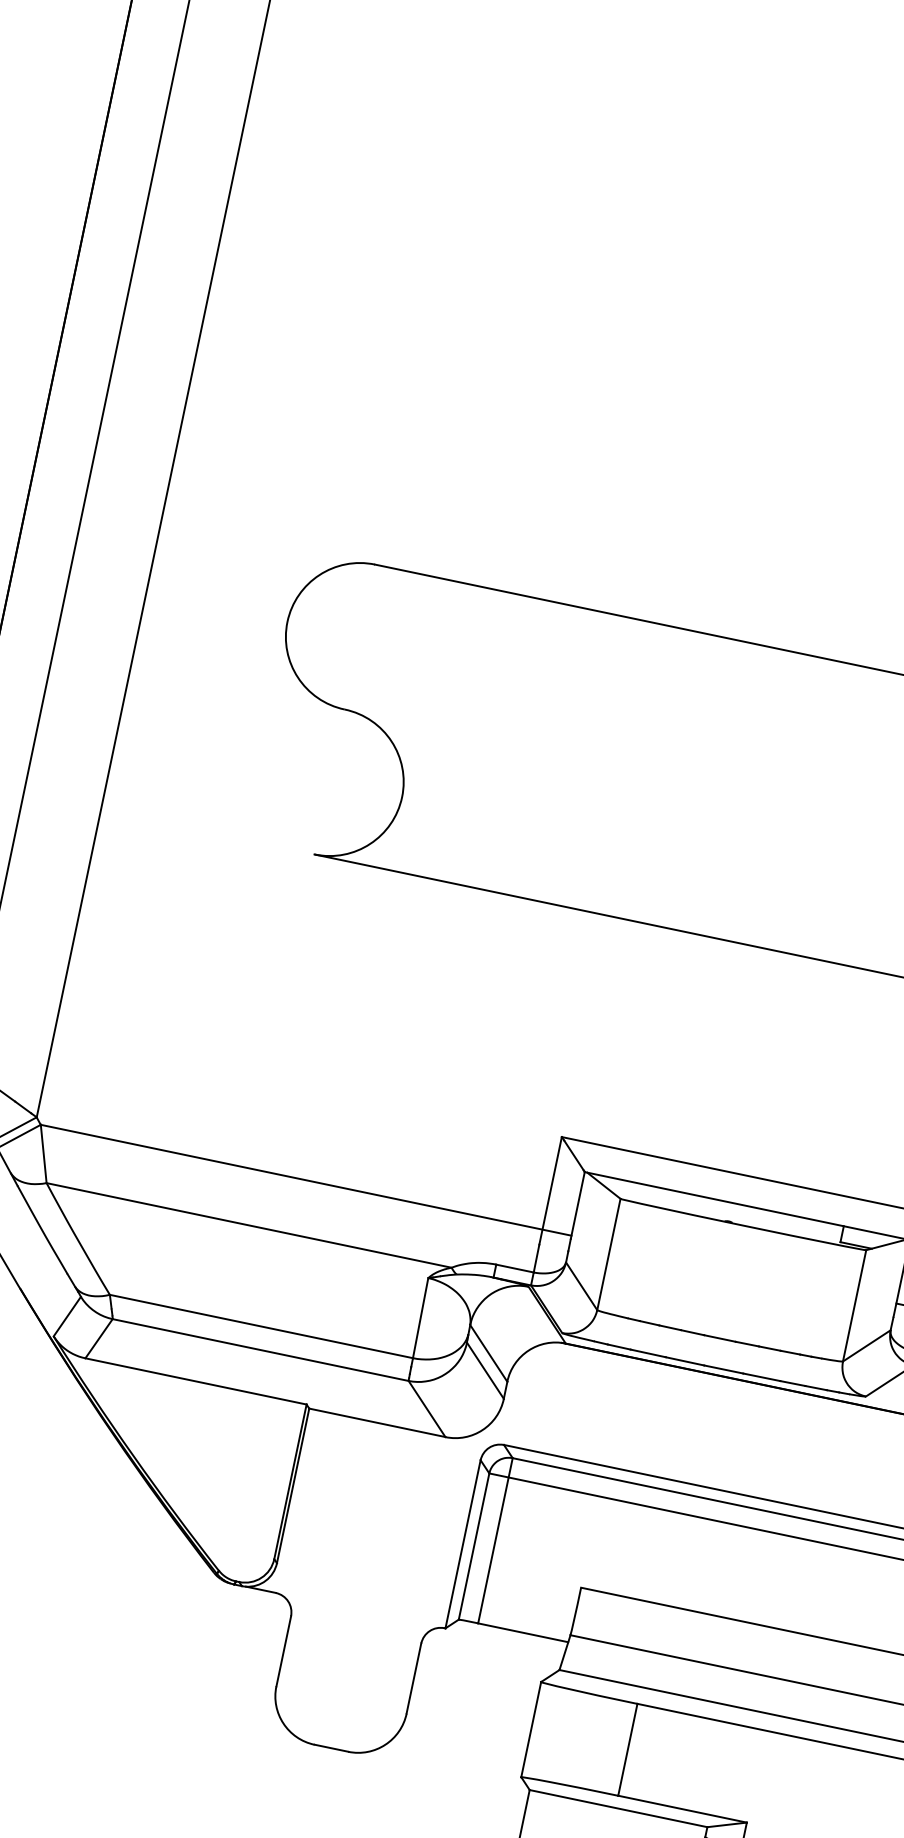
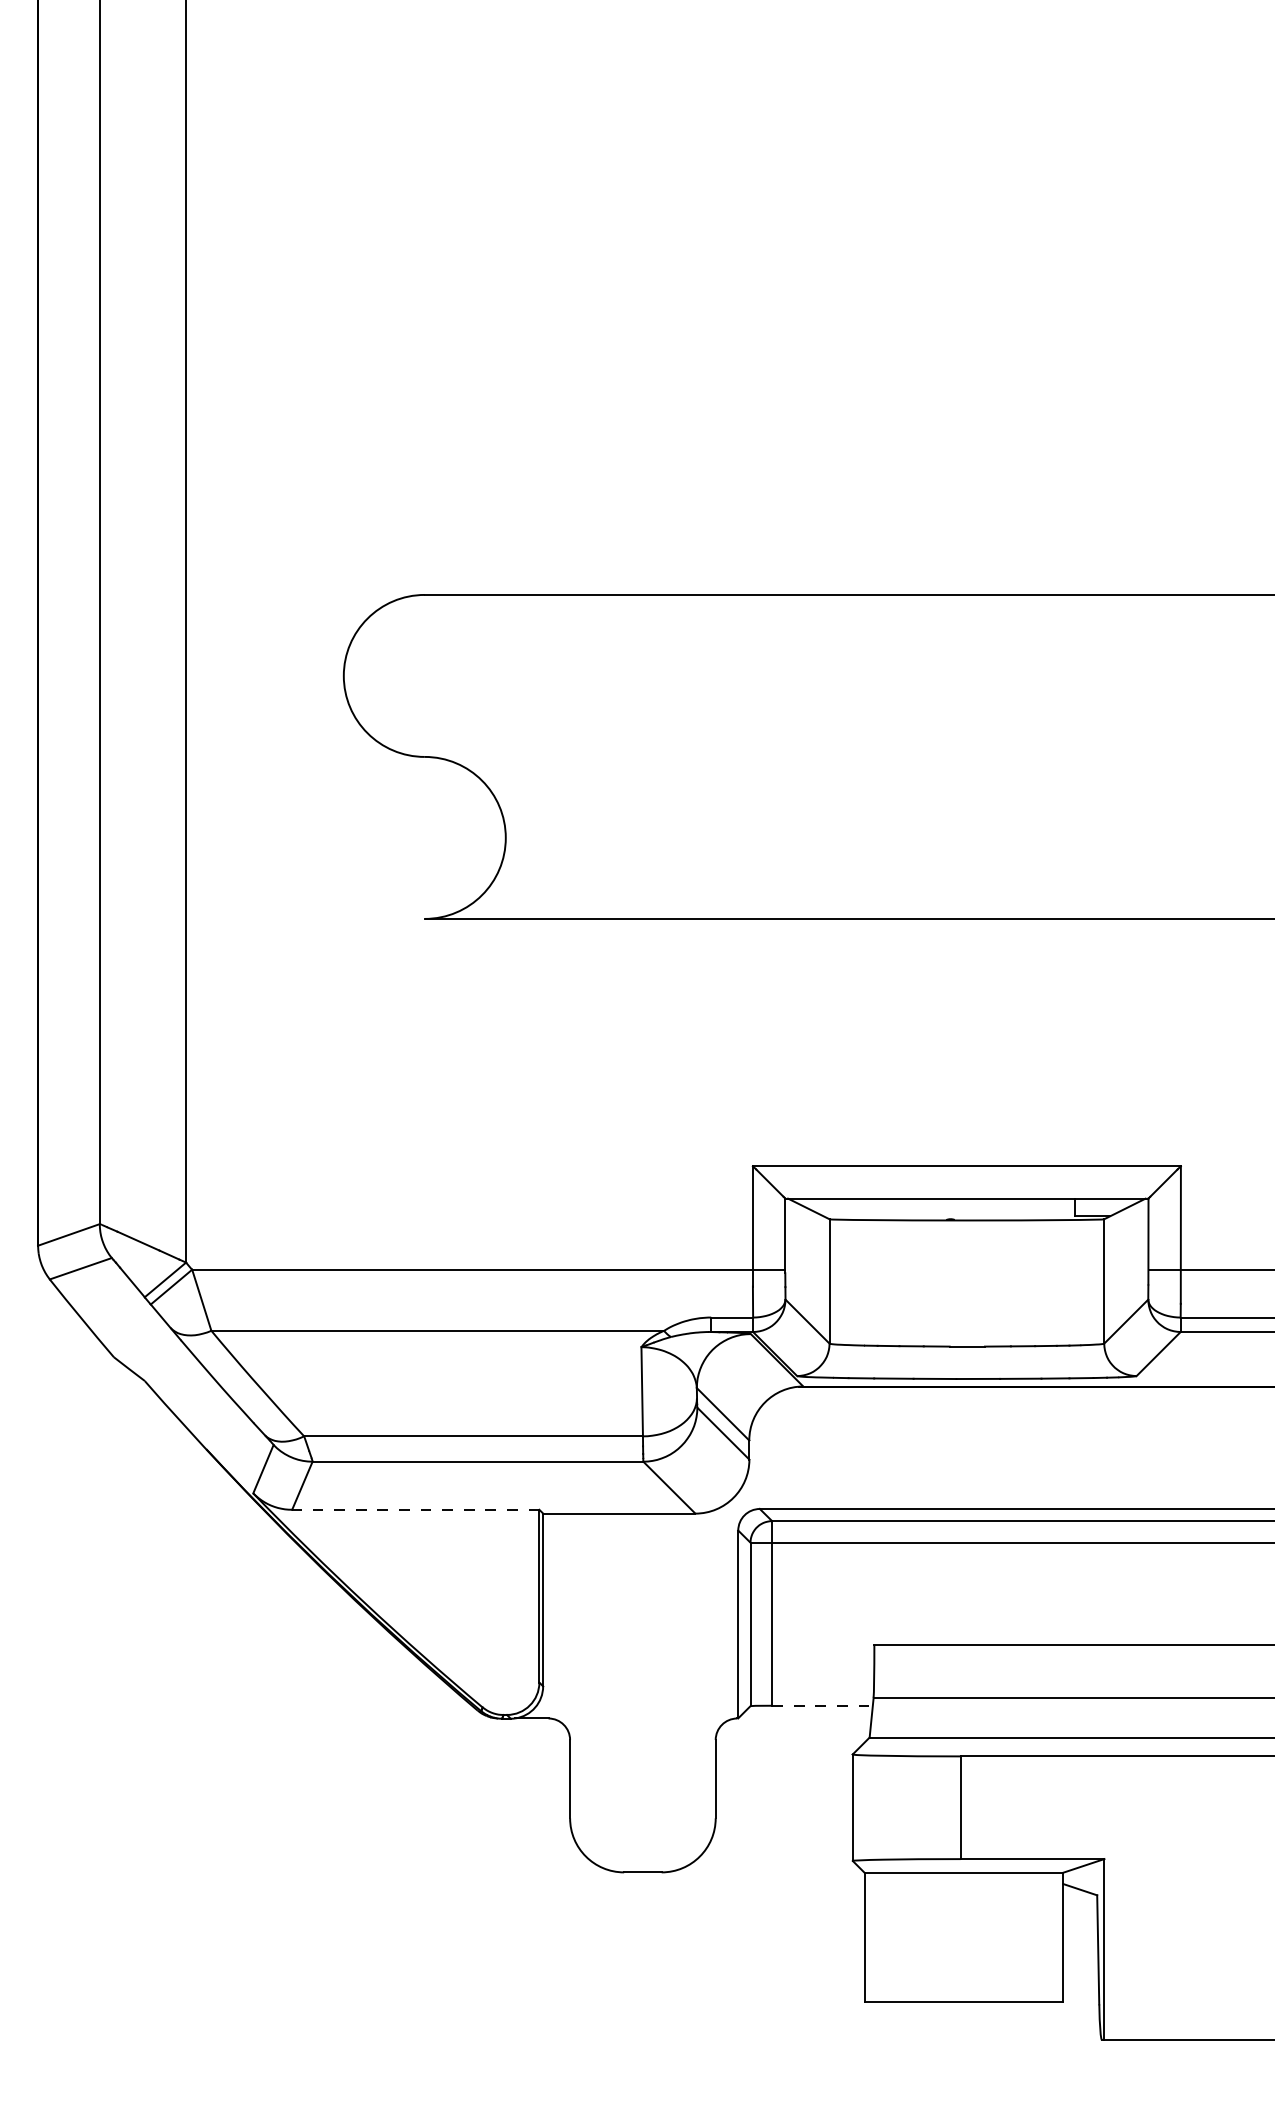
line: (195, 1381) -> (415, 1509), solid -> dashed
line: (523, 1632) -> (822, 1705), solid -> dashed

